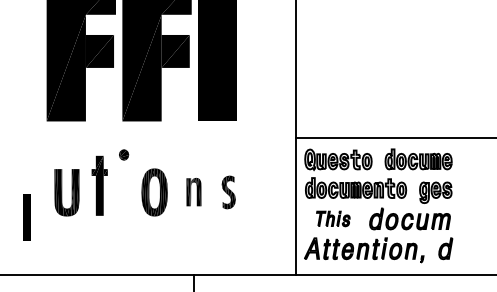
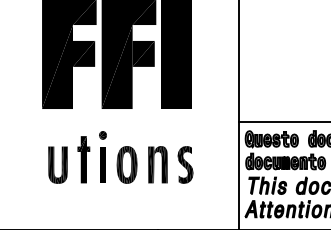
part: (193, 191) -> (157, 164), size x1.67
part: (228, 192) -> (185, 164), size x1.43
part: (26, 217) -> (102, 164), moved
part: (333, 218) -> (267, 185), size x1.43

